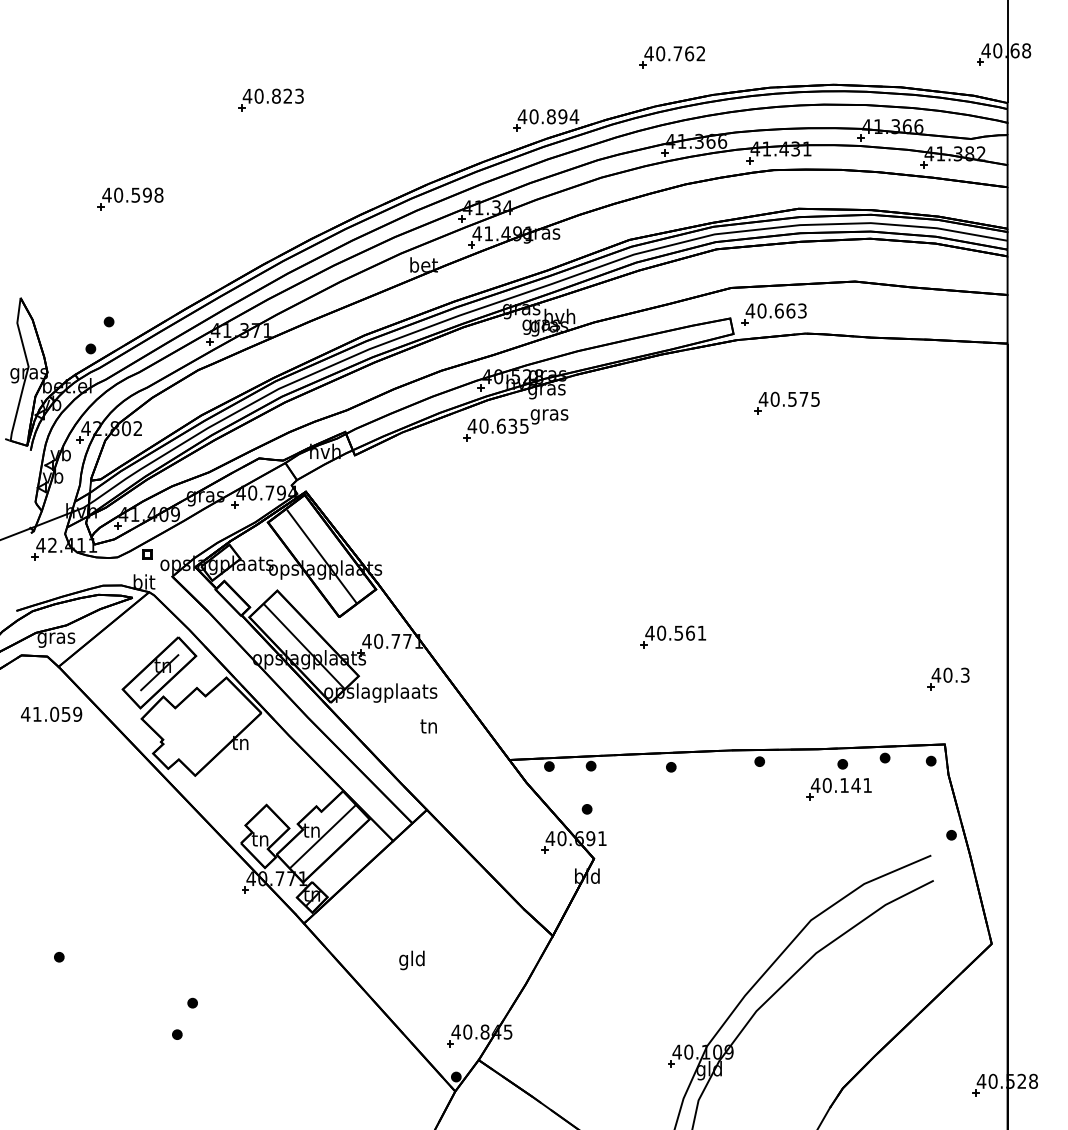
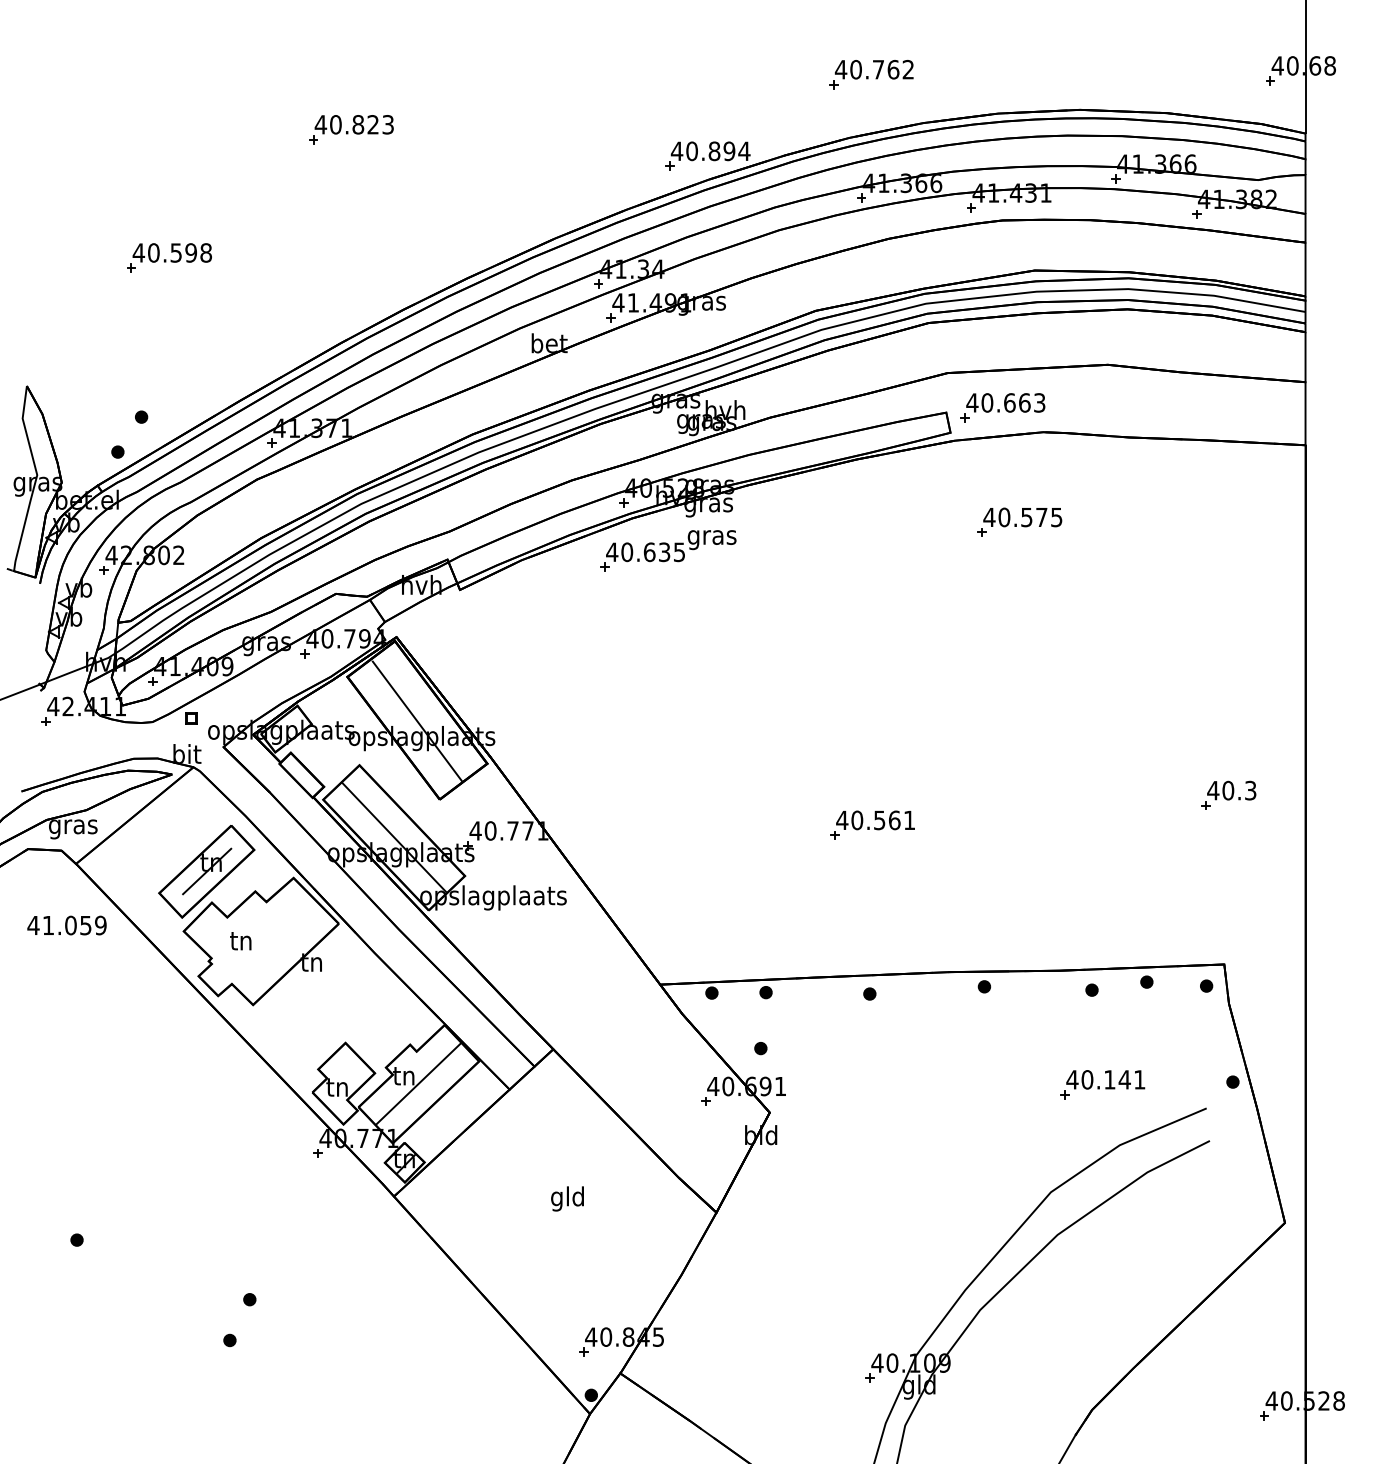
part: (948, 678) -> (1228, 794), moved
text: (428, 726) -> (240, 941), moved
part: (838, 789) -> (1102, 1085), moved
text: (411, 960) -> (566, 1199), moved

